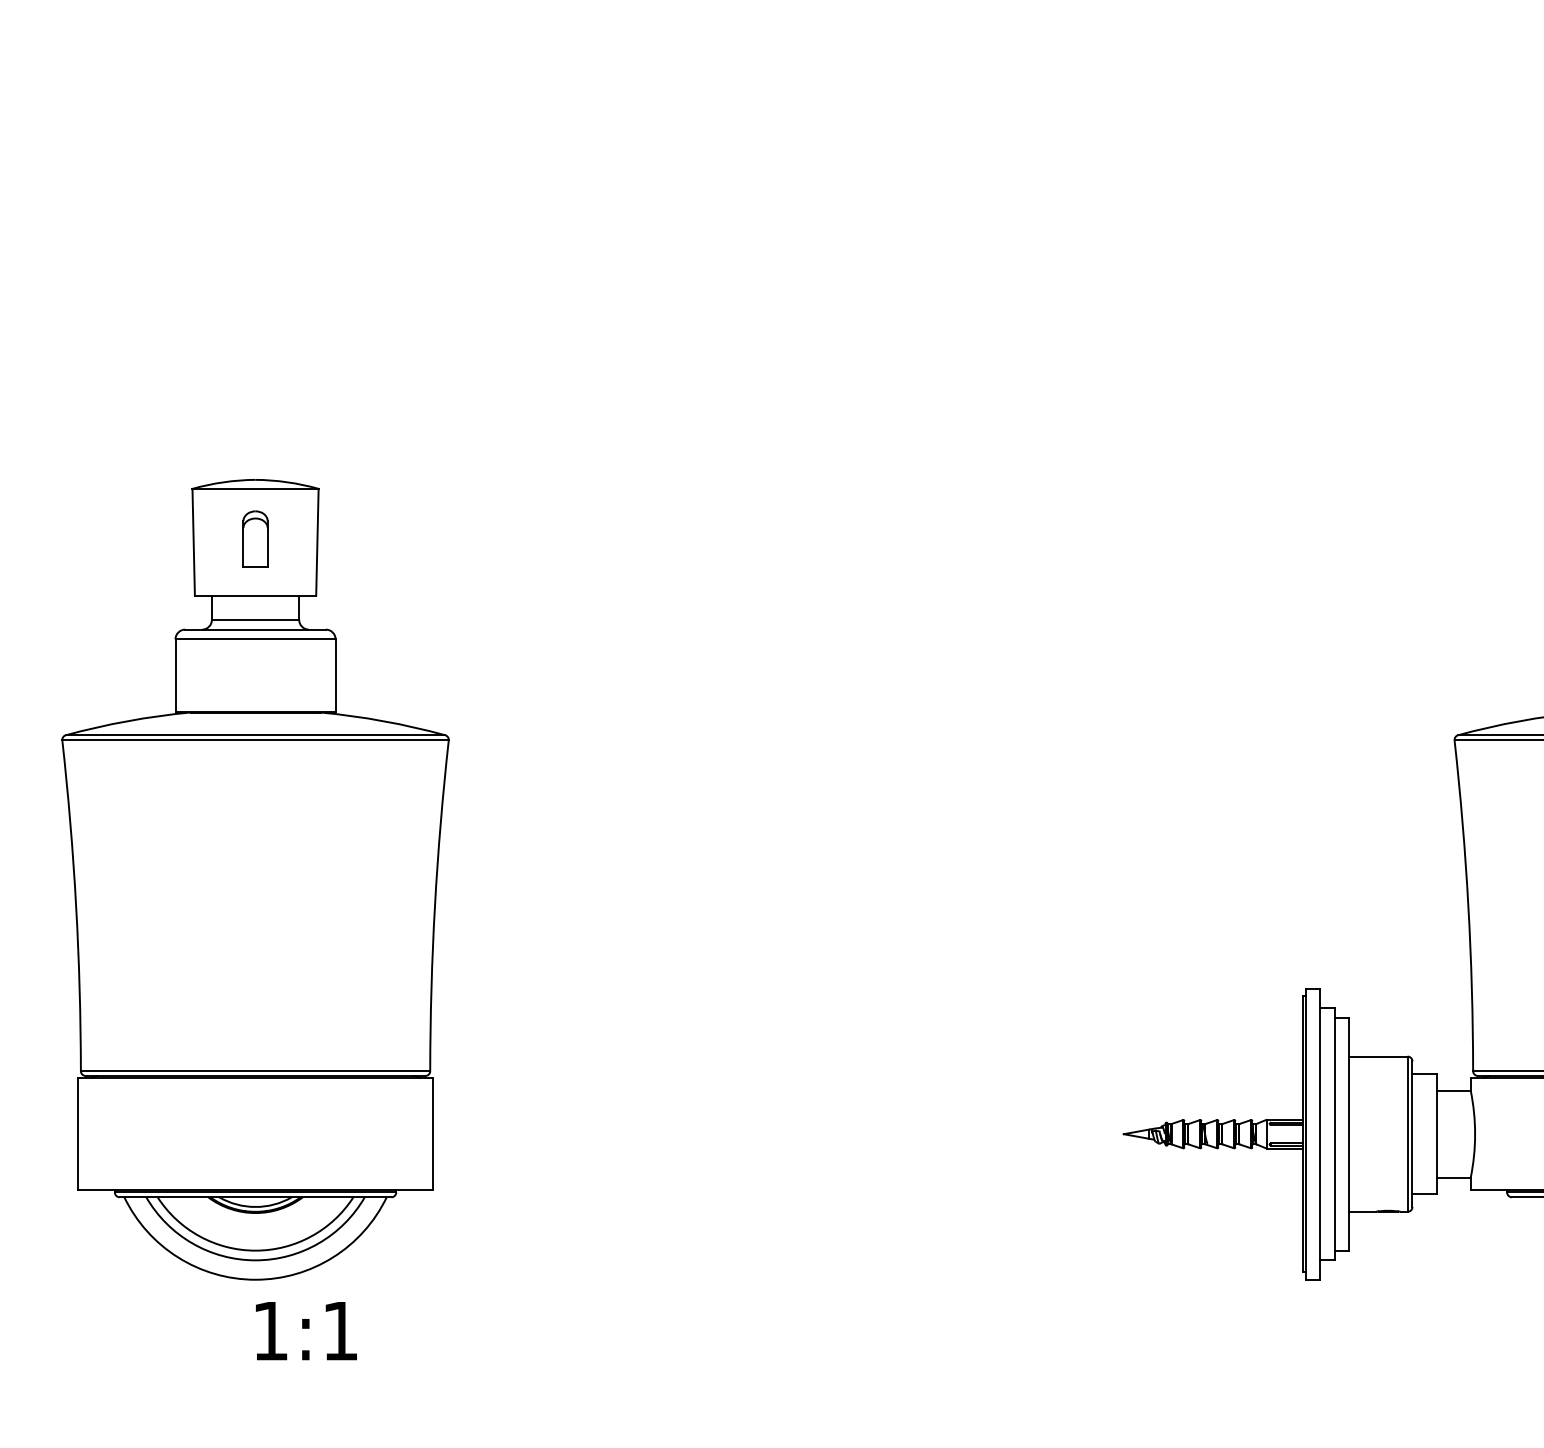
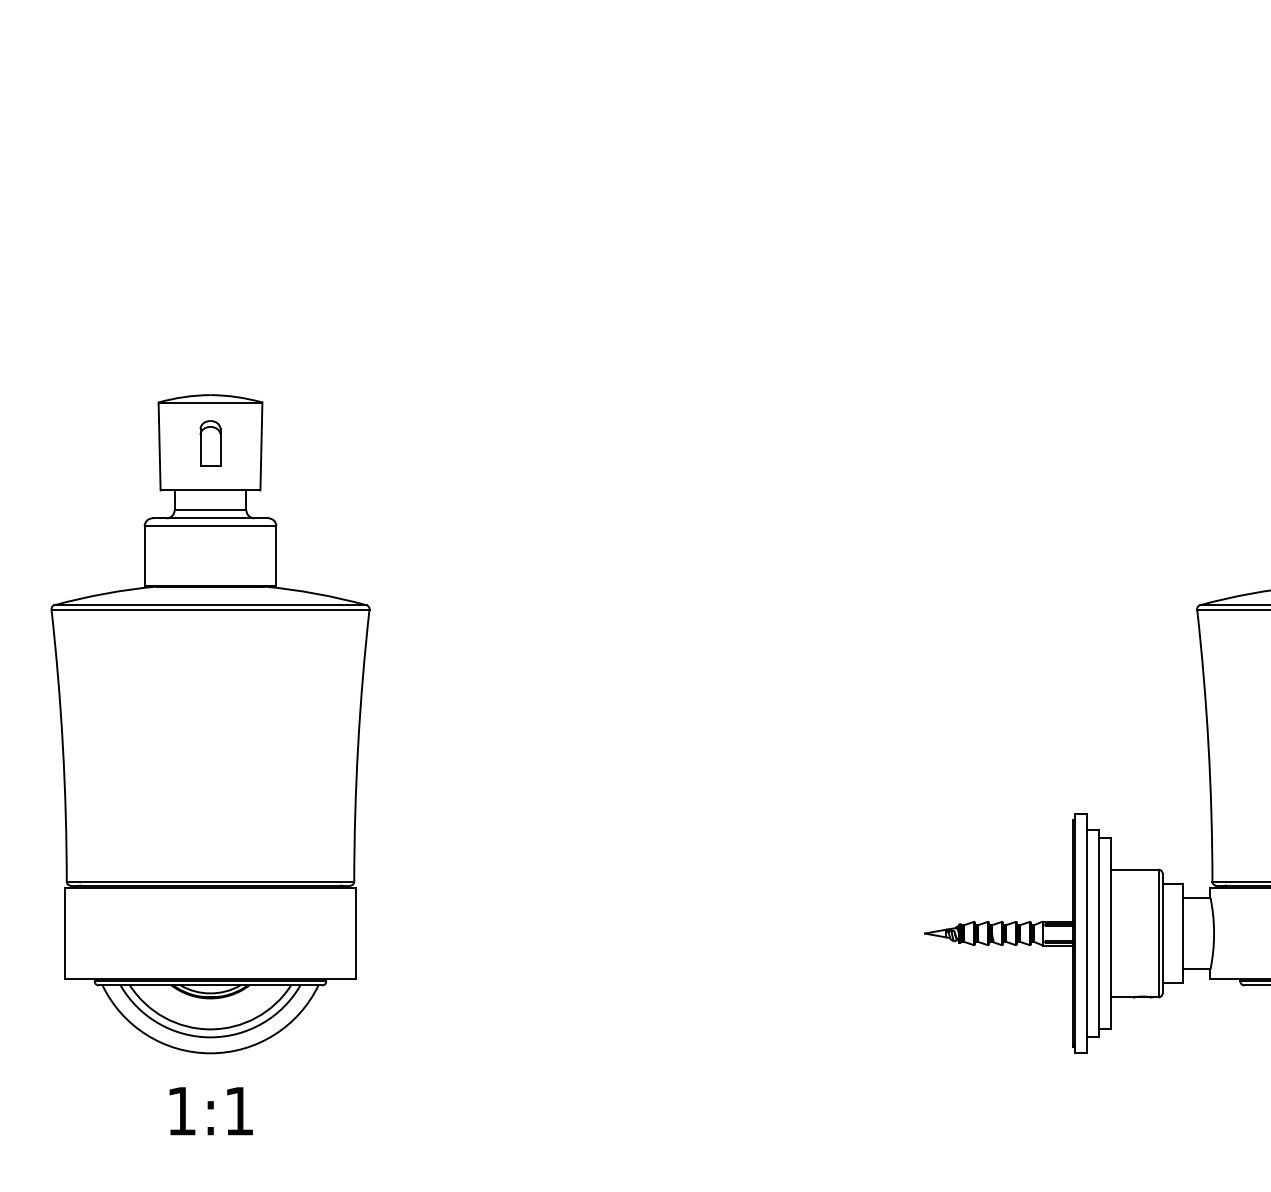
text: (306, 1331) -> (211, 1111), moved

